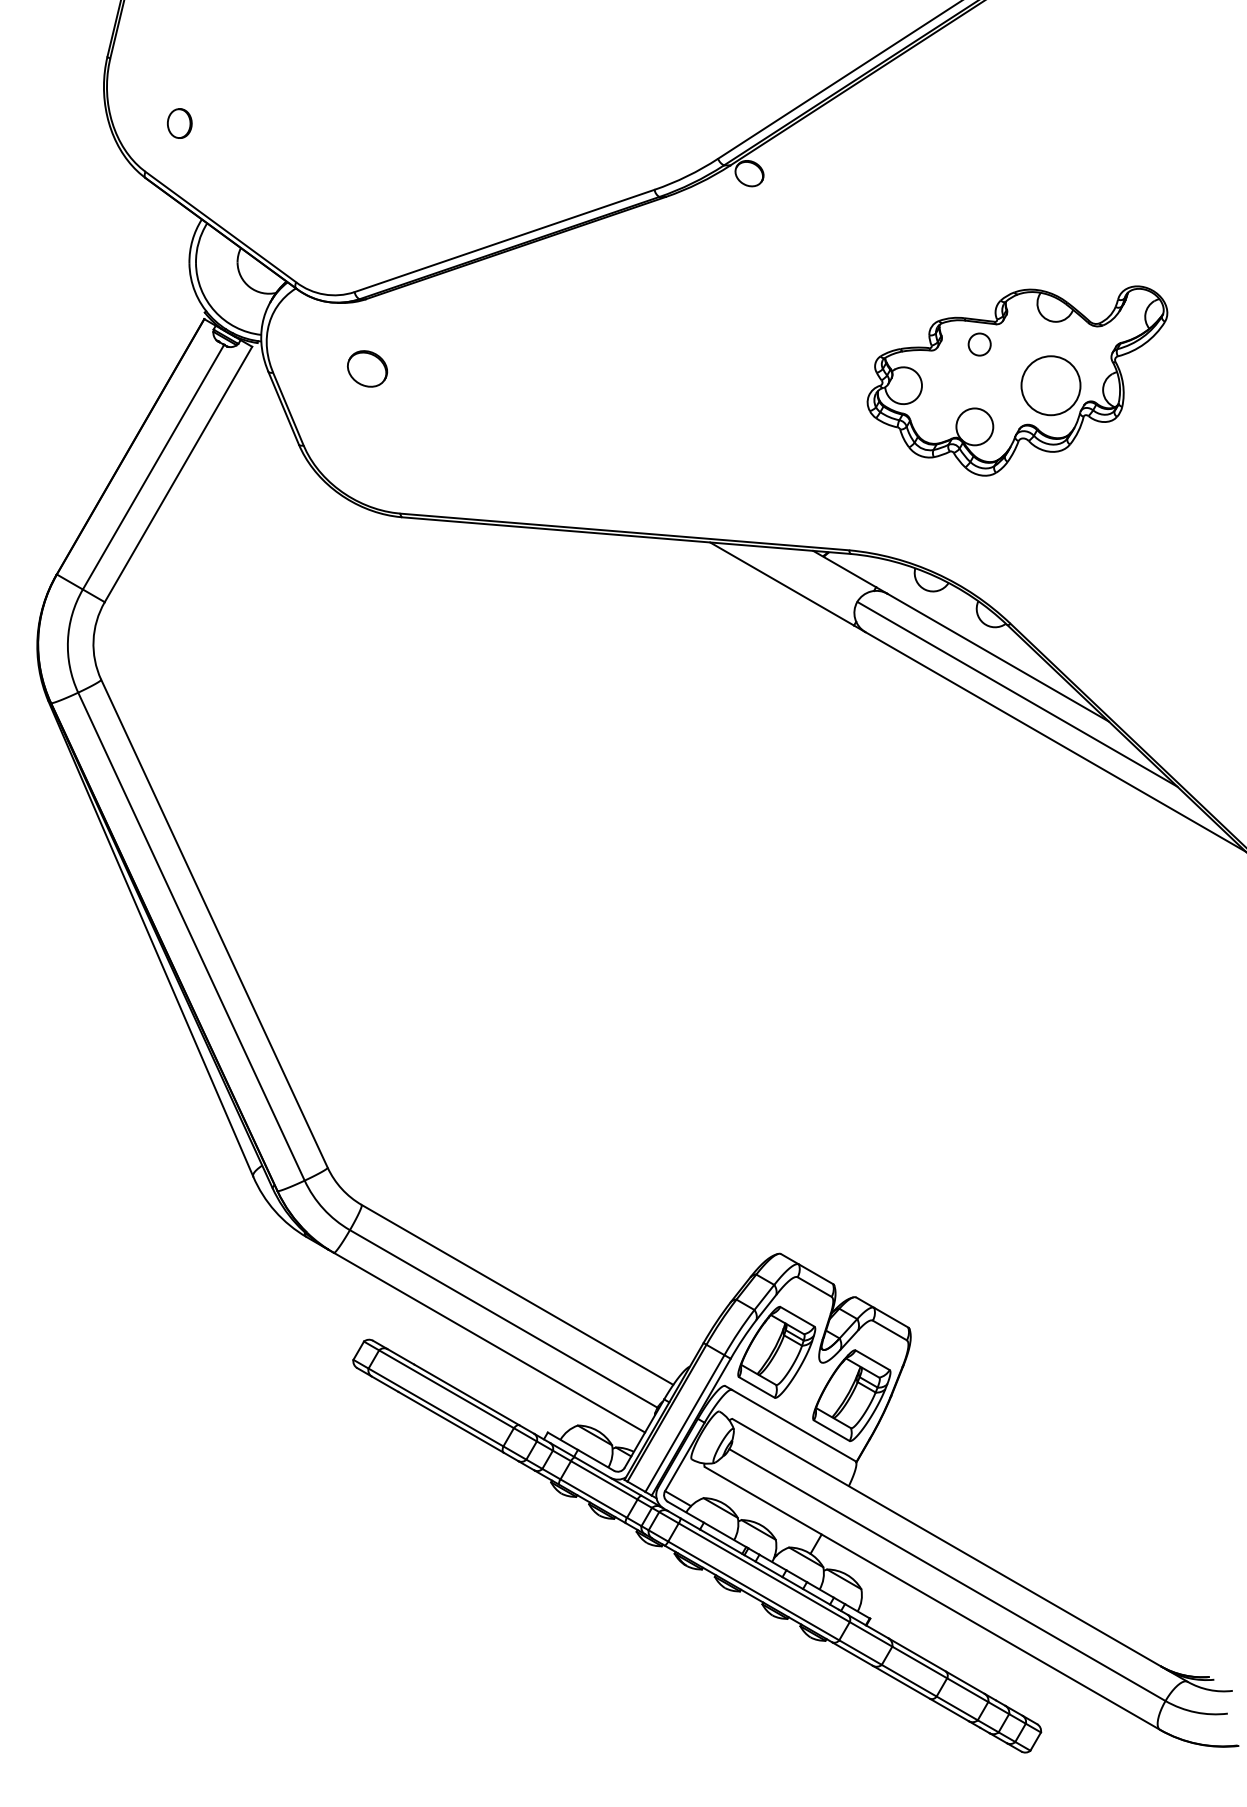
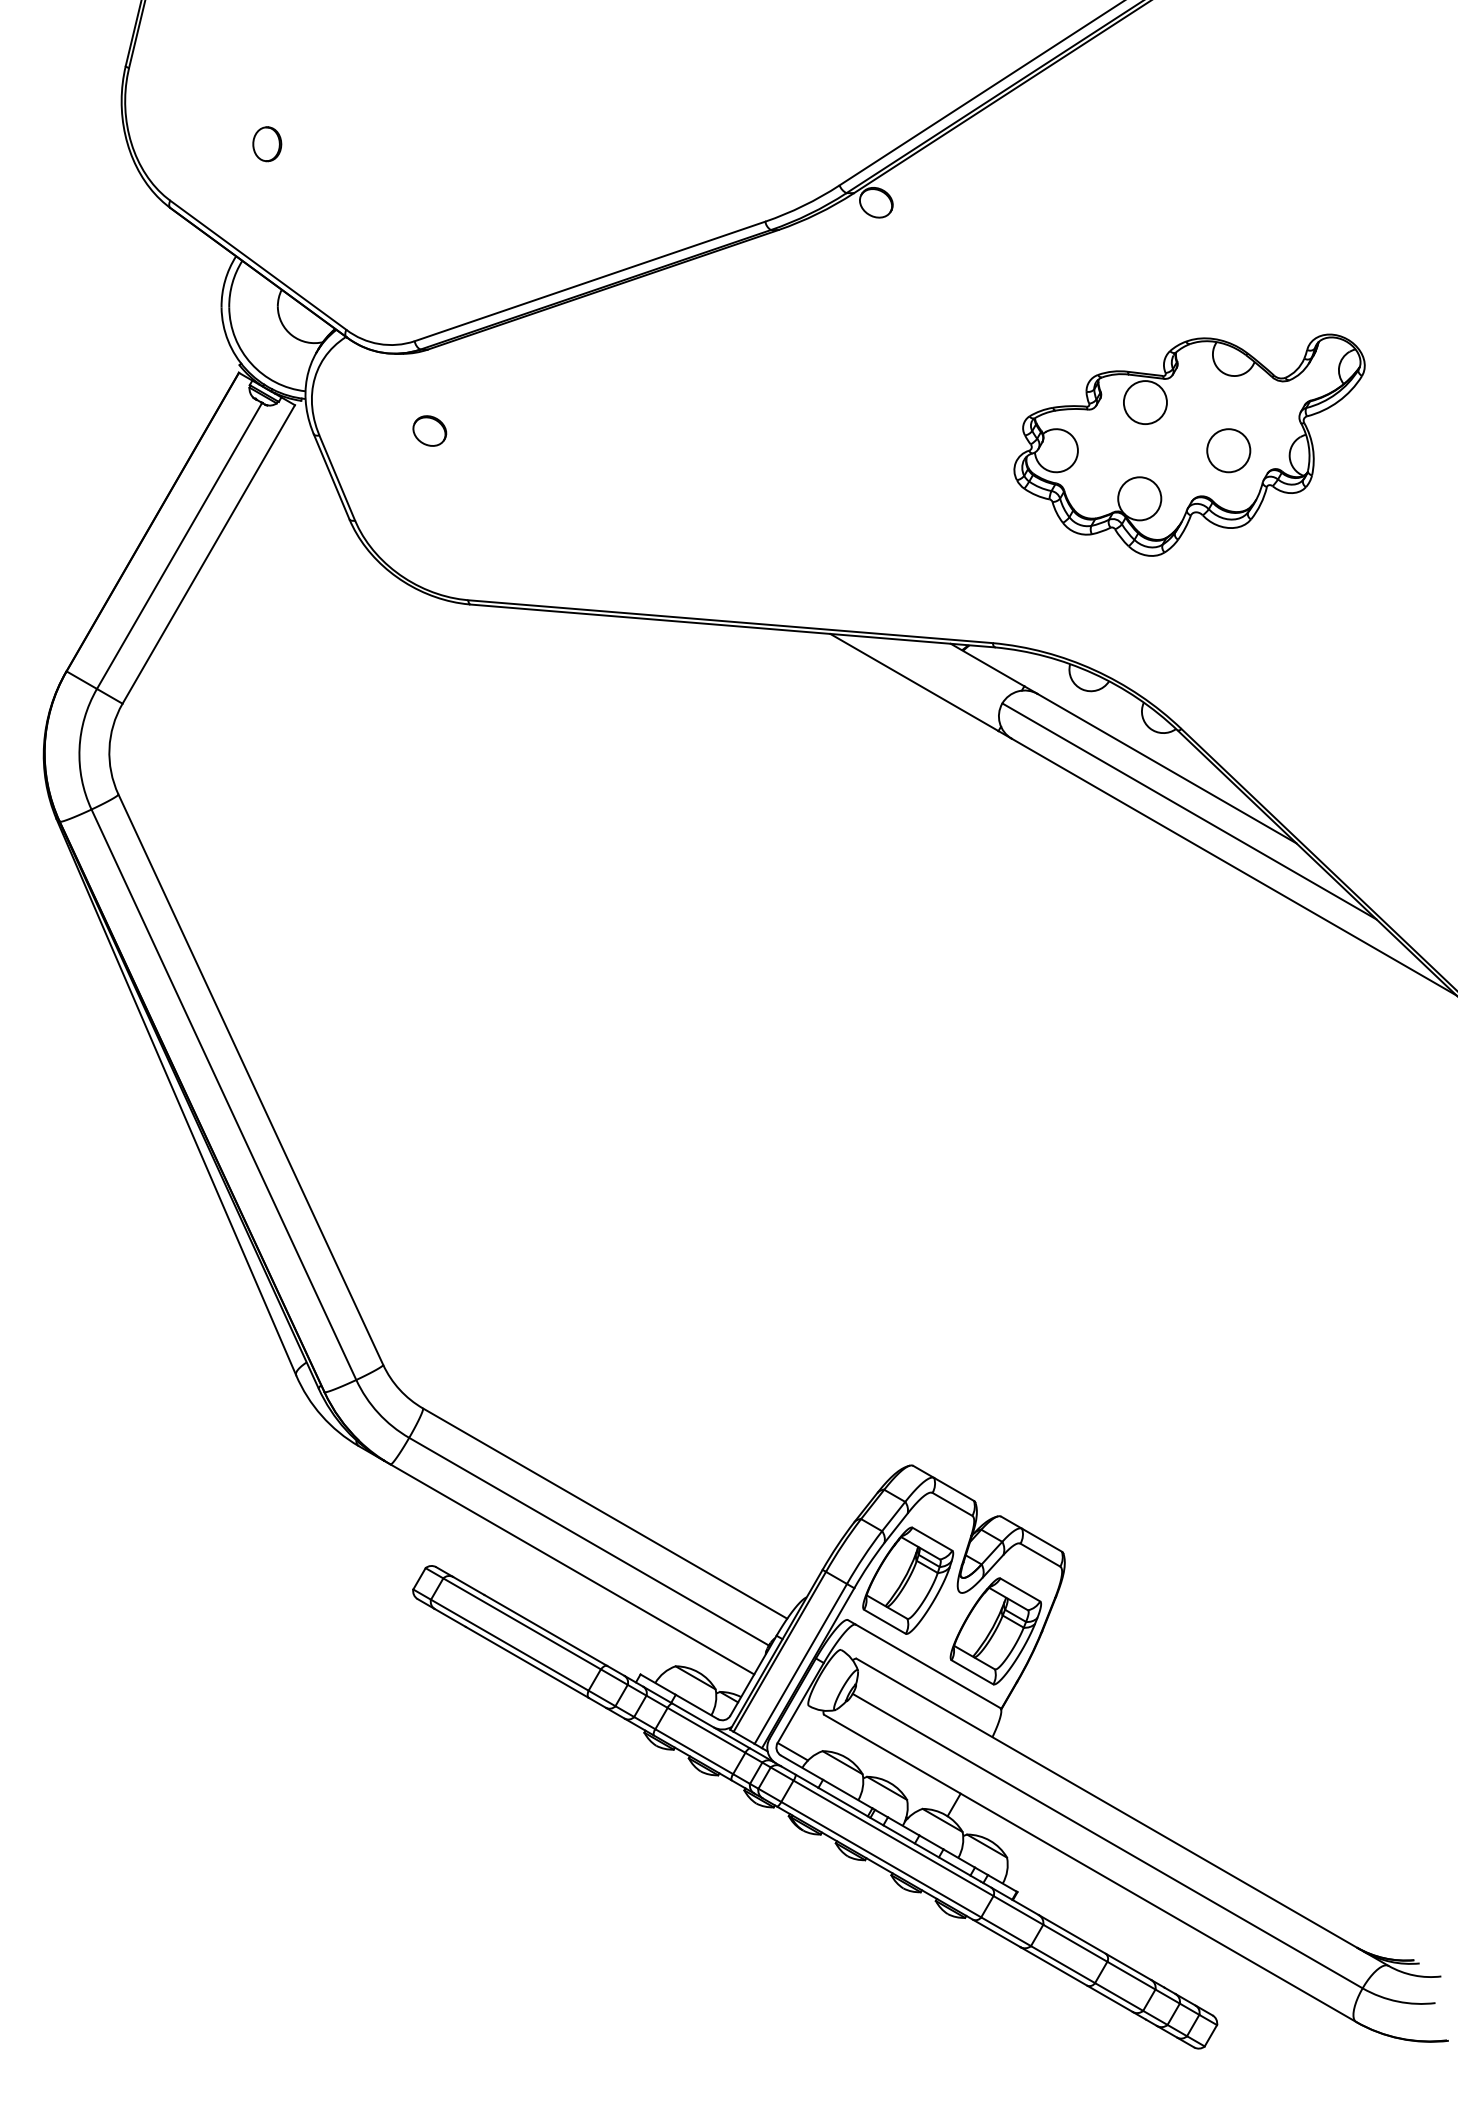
part: (179, 123) -> (267, 144), moved
circle: (978, 344) -> (1144, 402), size x1.67
part: (367, 368) -> (429, 430), size x0.71
circle: (1050, 385) -> (1228, 450), size x0.62

